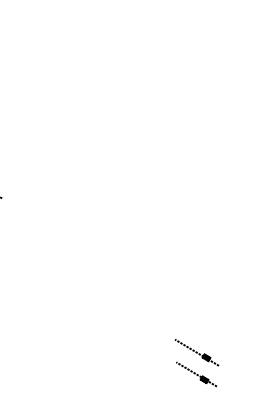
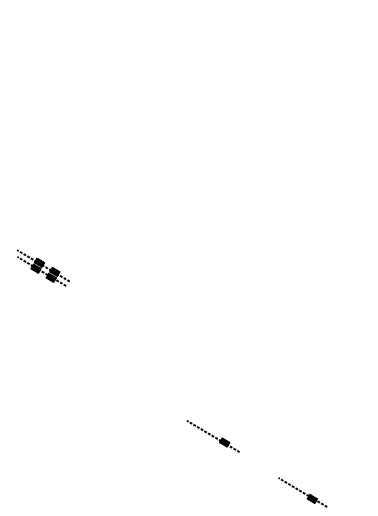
part: (196, 352) -> (212, 436), moved

